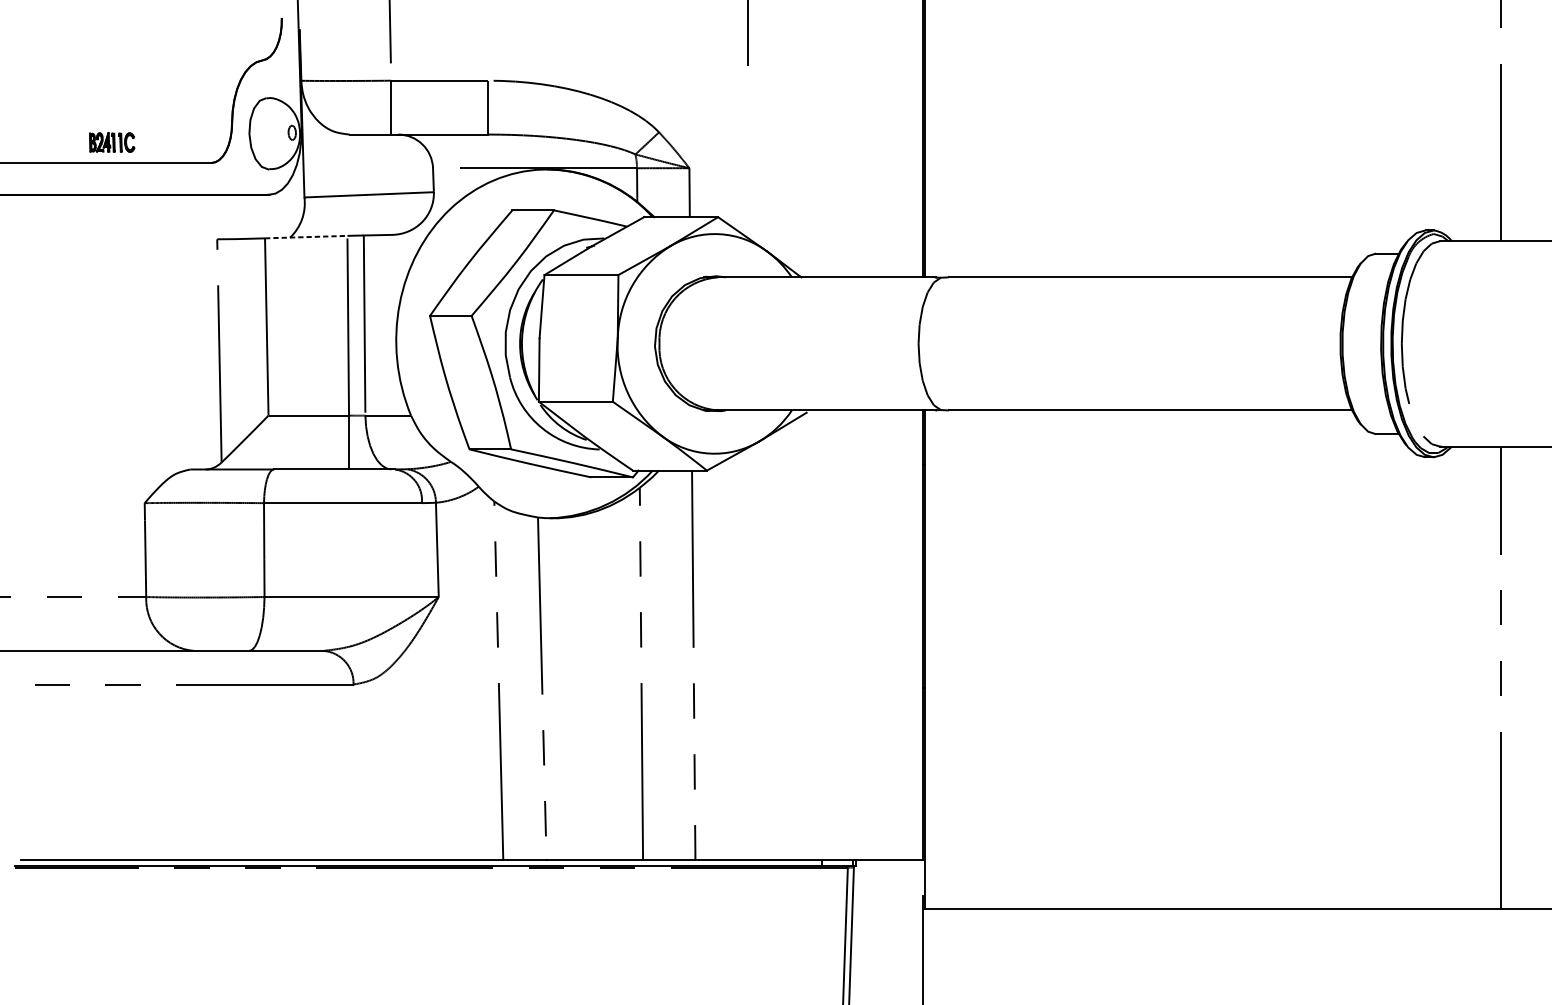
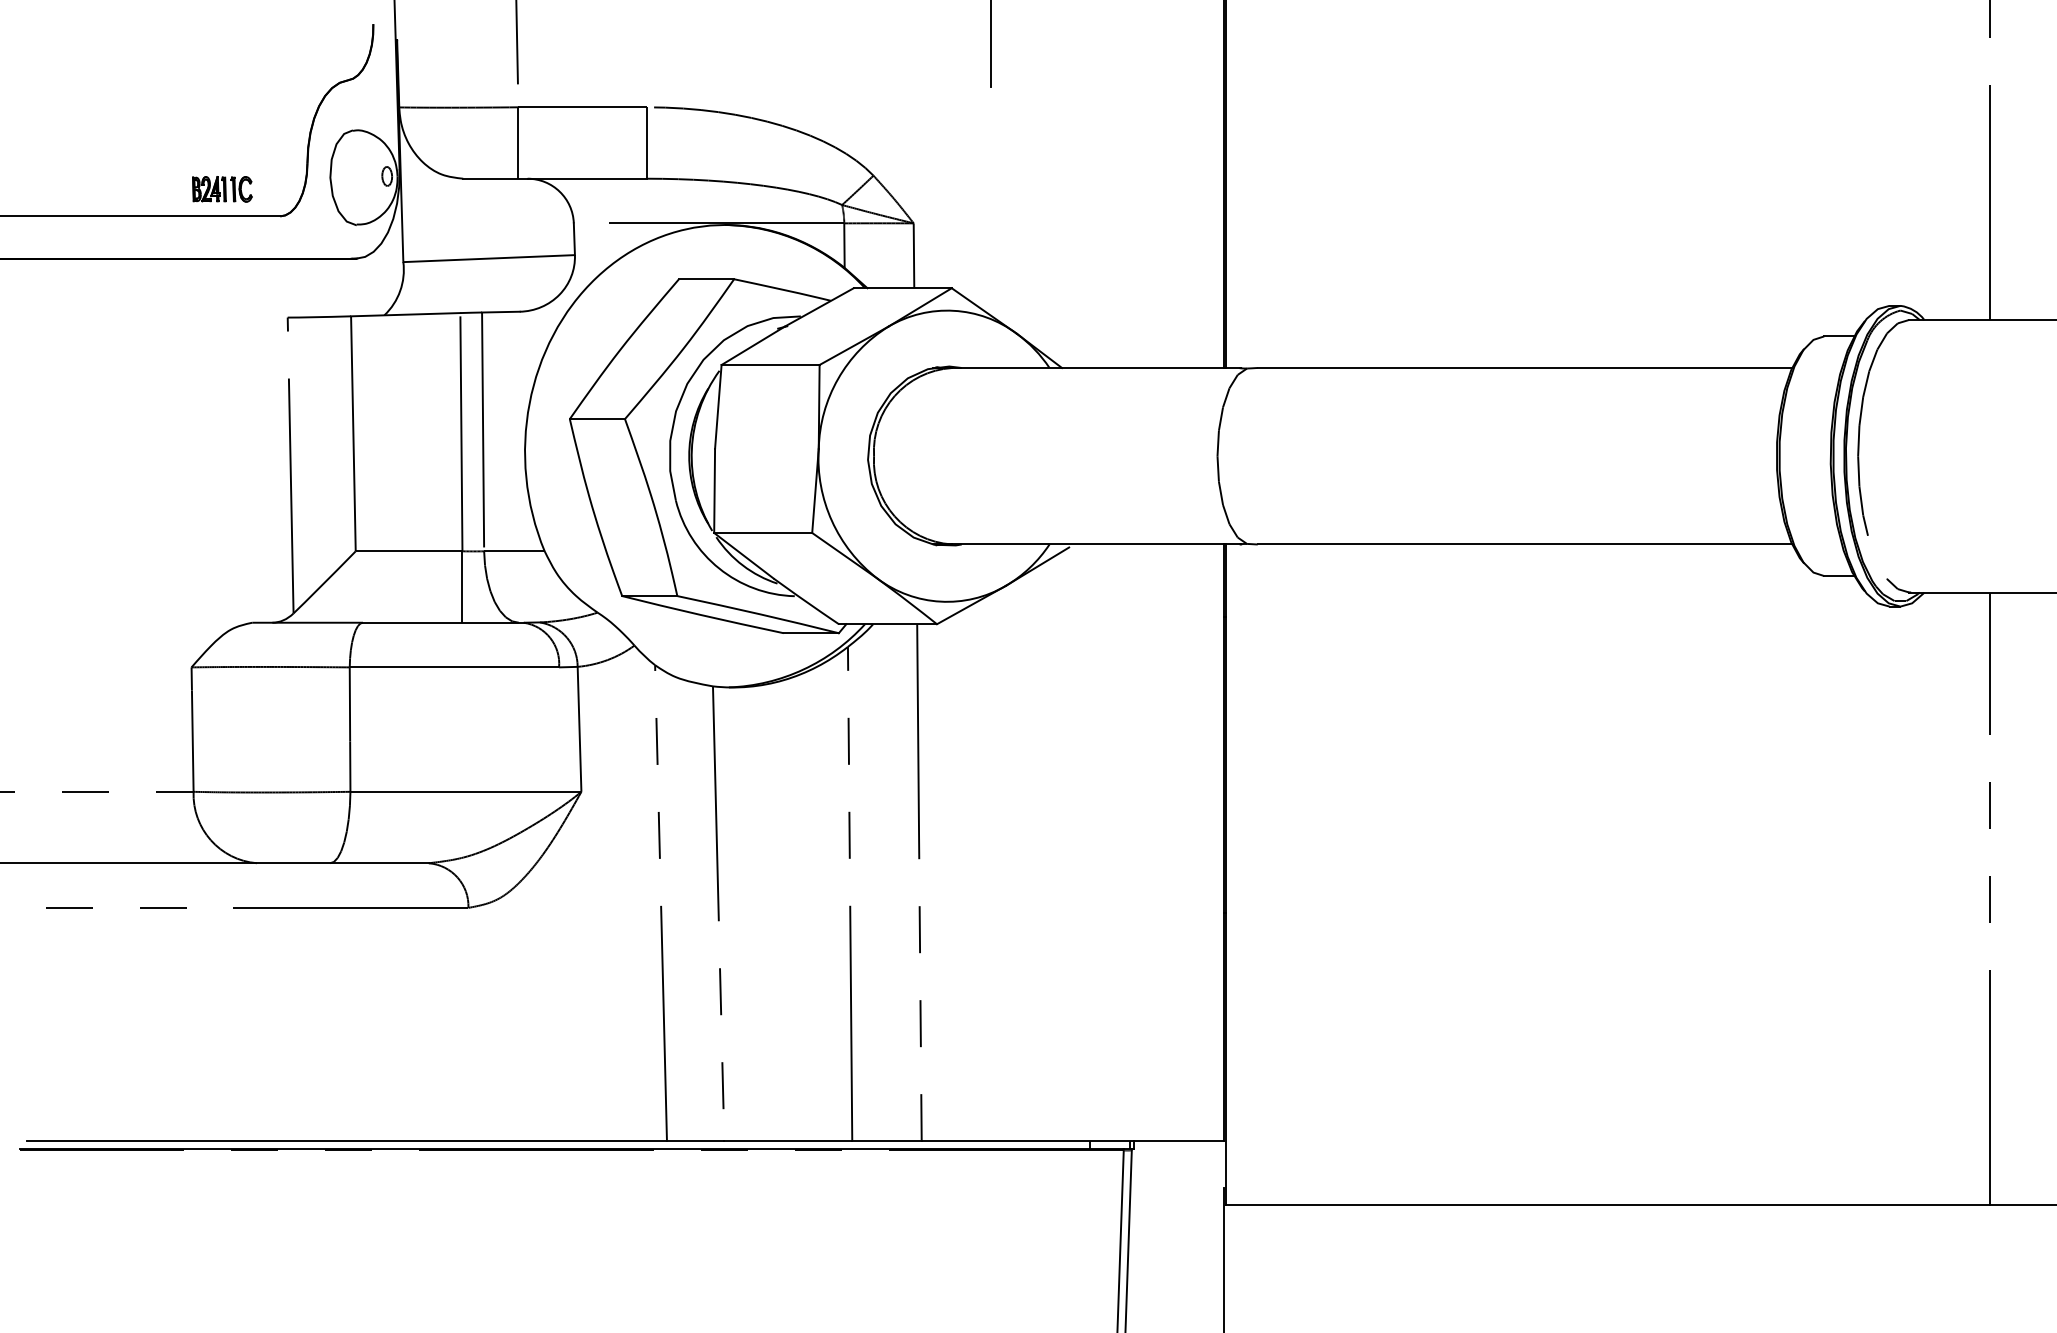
part: (112, 142) -> (222, 189), moved
line: (306, 236) -> (405, 314), dashed -> solid

